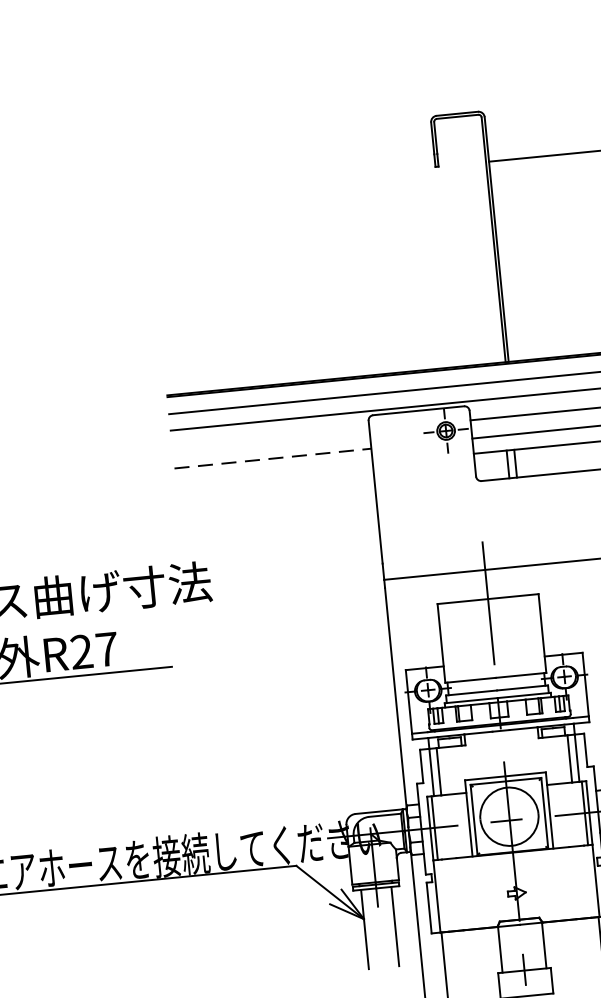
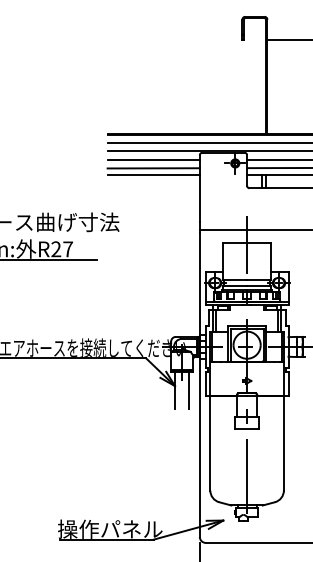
line: (270, 439) -> (153, 159), added
line: (274, 458) -> (154, 168), dashed -> solid
line: (273, 473) -> (153, 175), added

